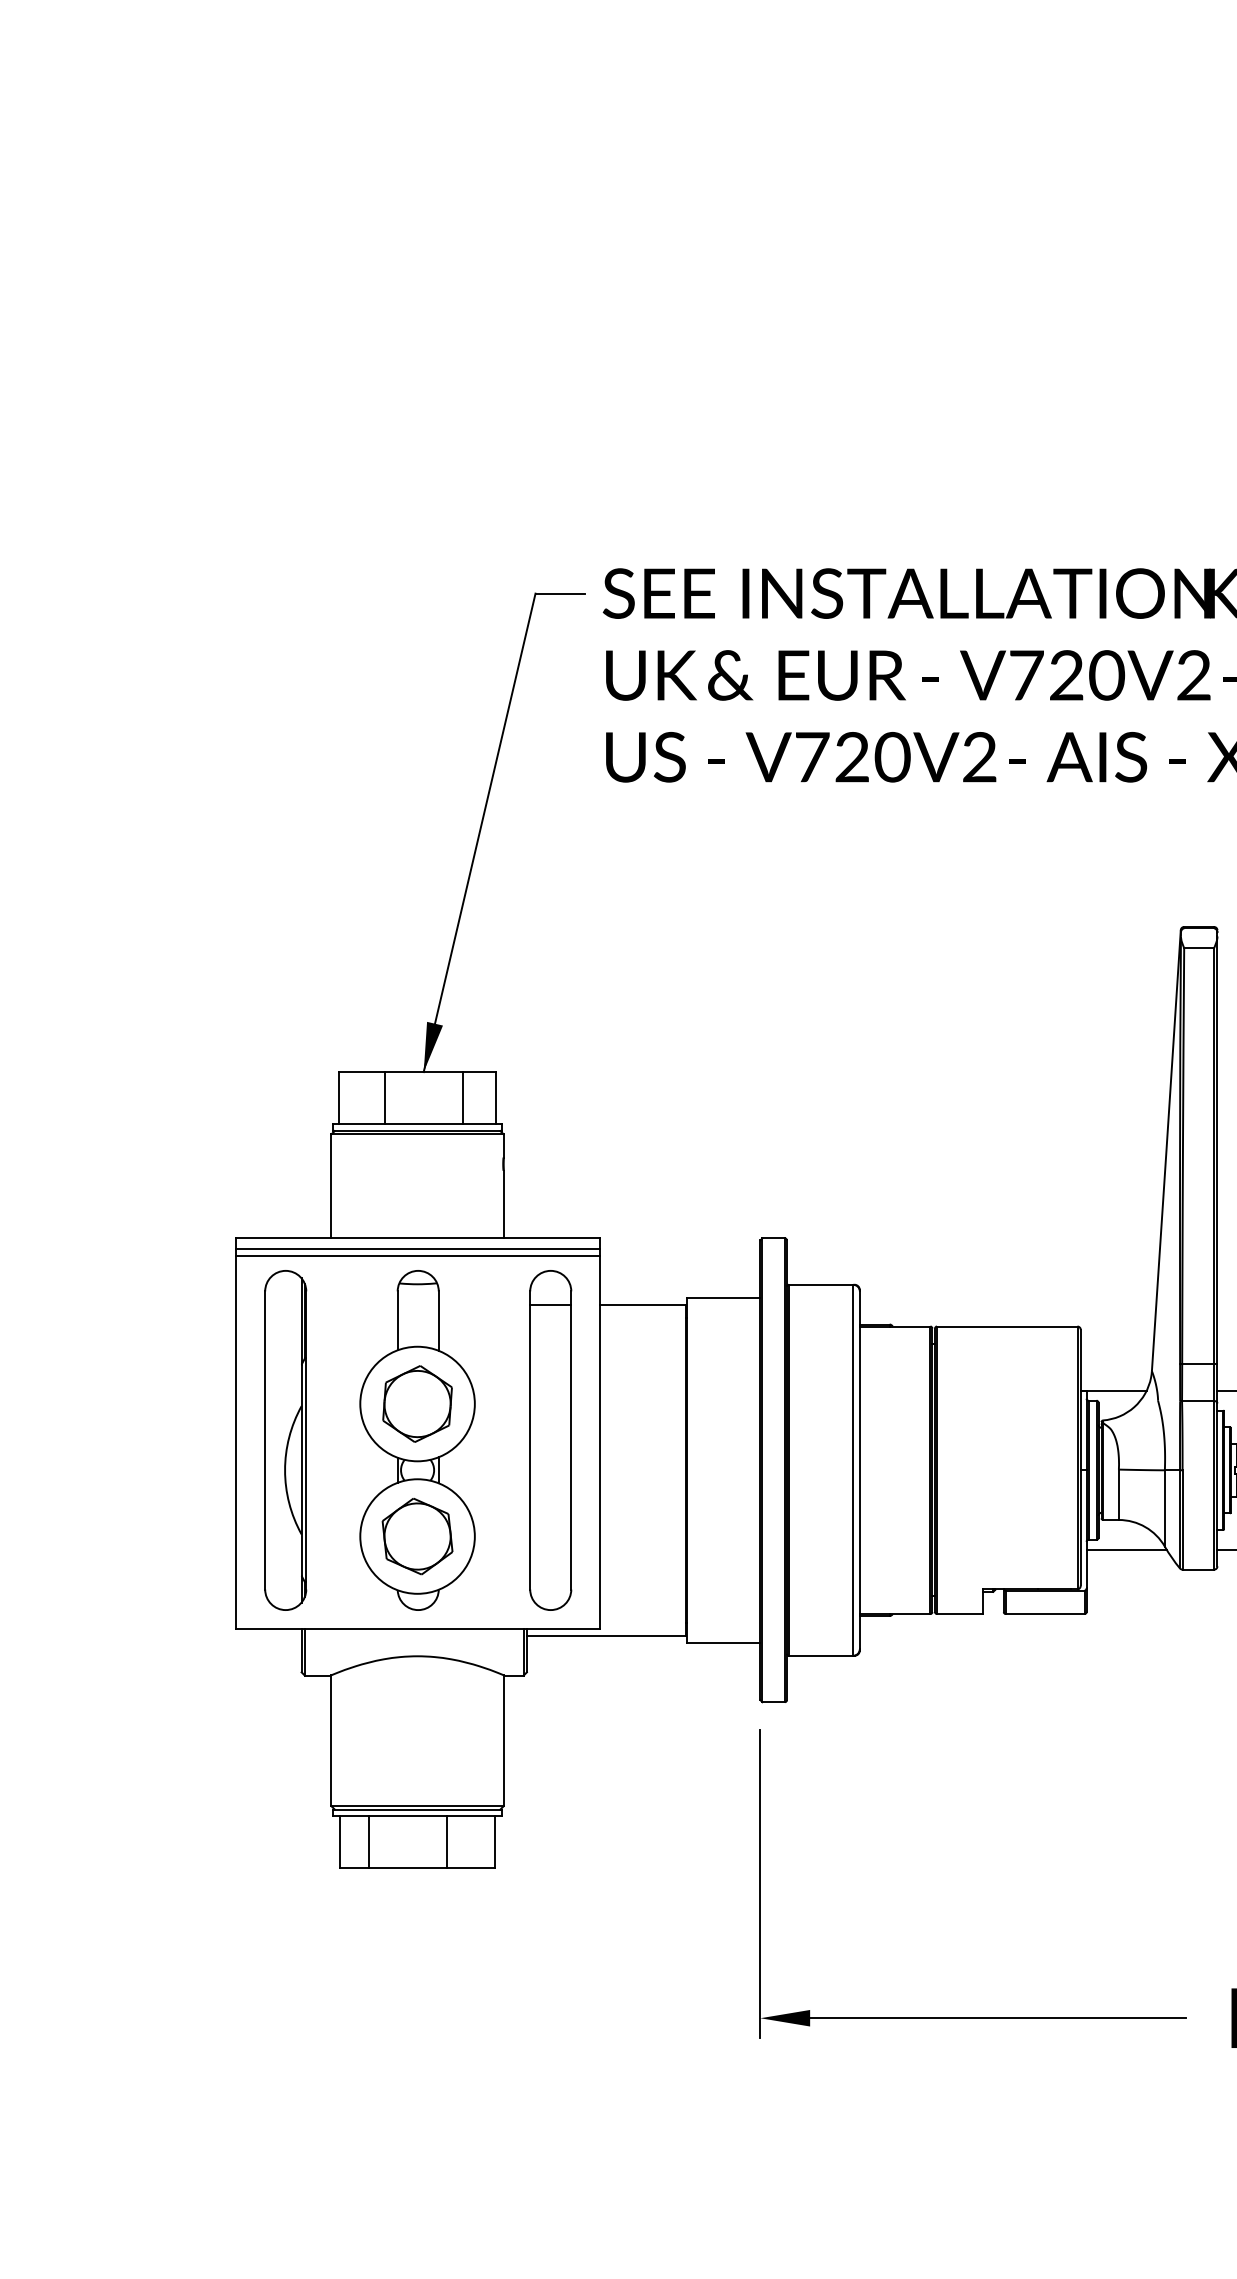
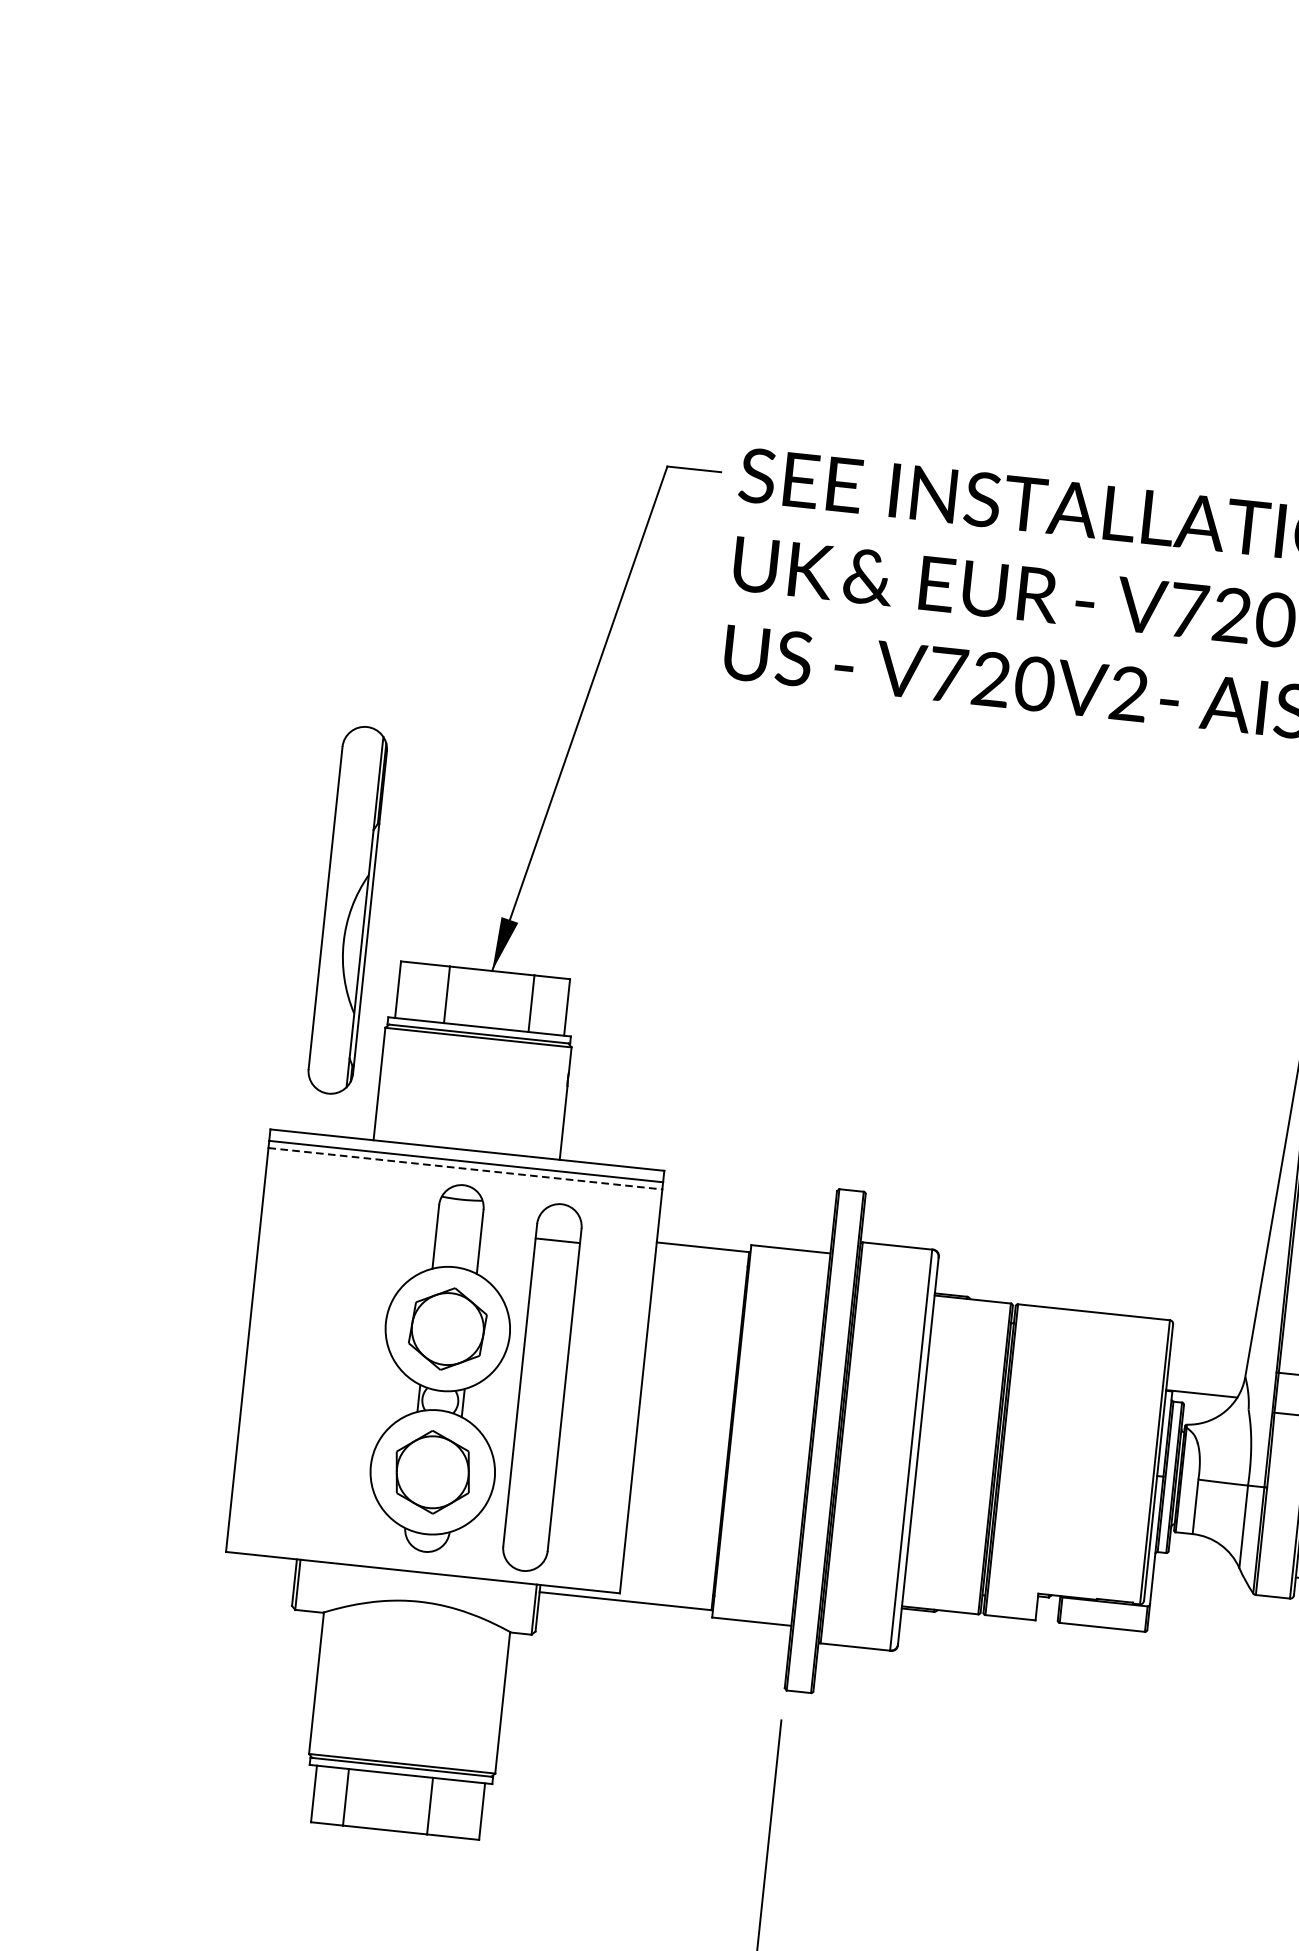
line: (418, 1255) -> (465, 1168), solid -> dashed
part: (285, 1440) -> (347, 910), moved
part: (550, 1440) -> (542, 1387), moved
line: (1126, 1549) -> (1197, 1566), removed

